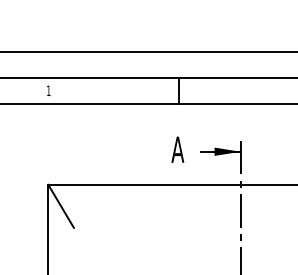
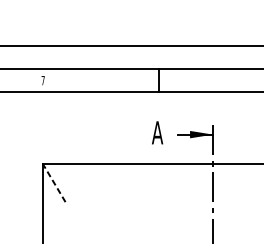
text: (48, 90) -> (42, 80), 1 -> 7
line: (60, 205) -> (53, 182), solid -> dashed

